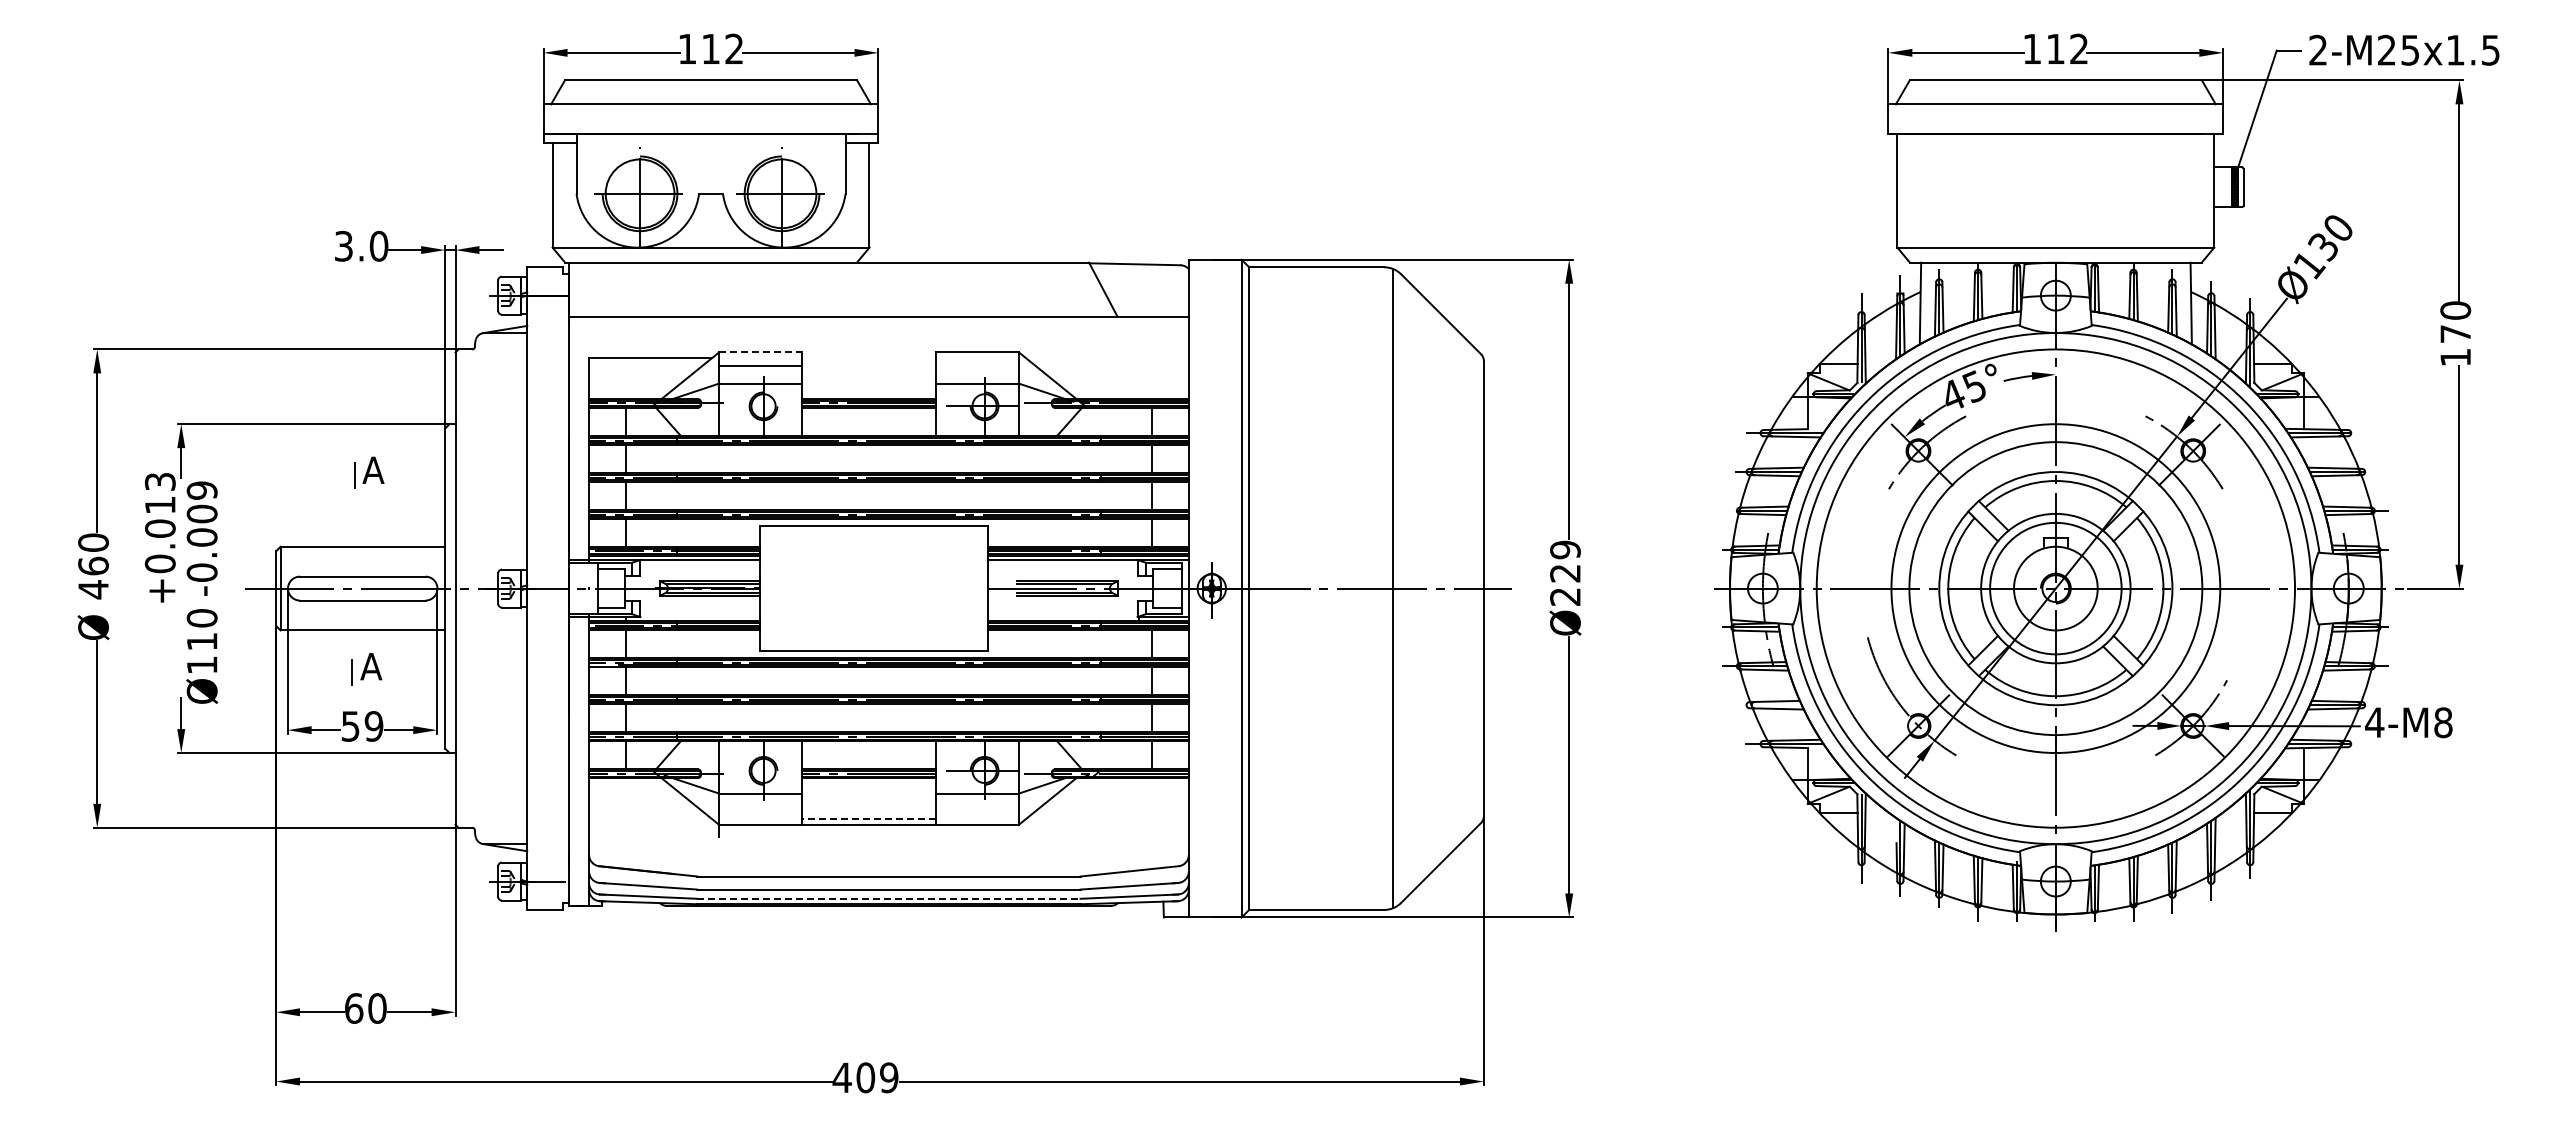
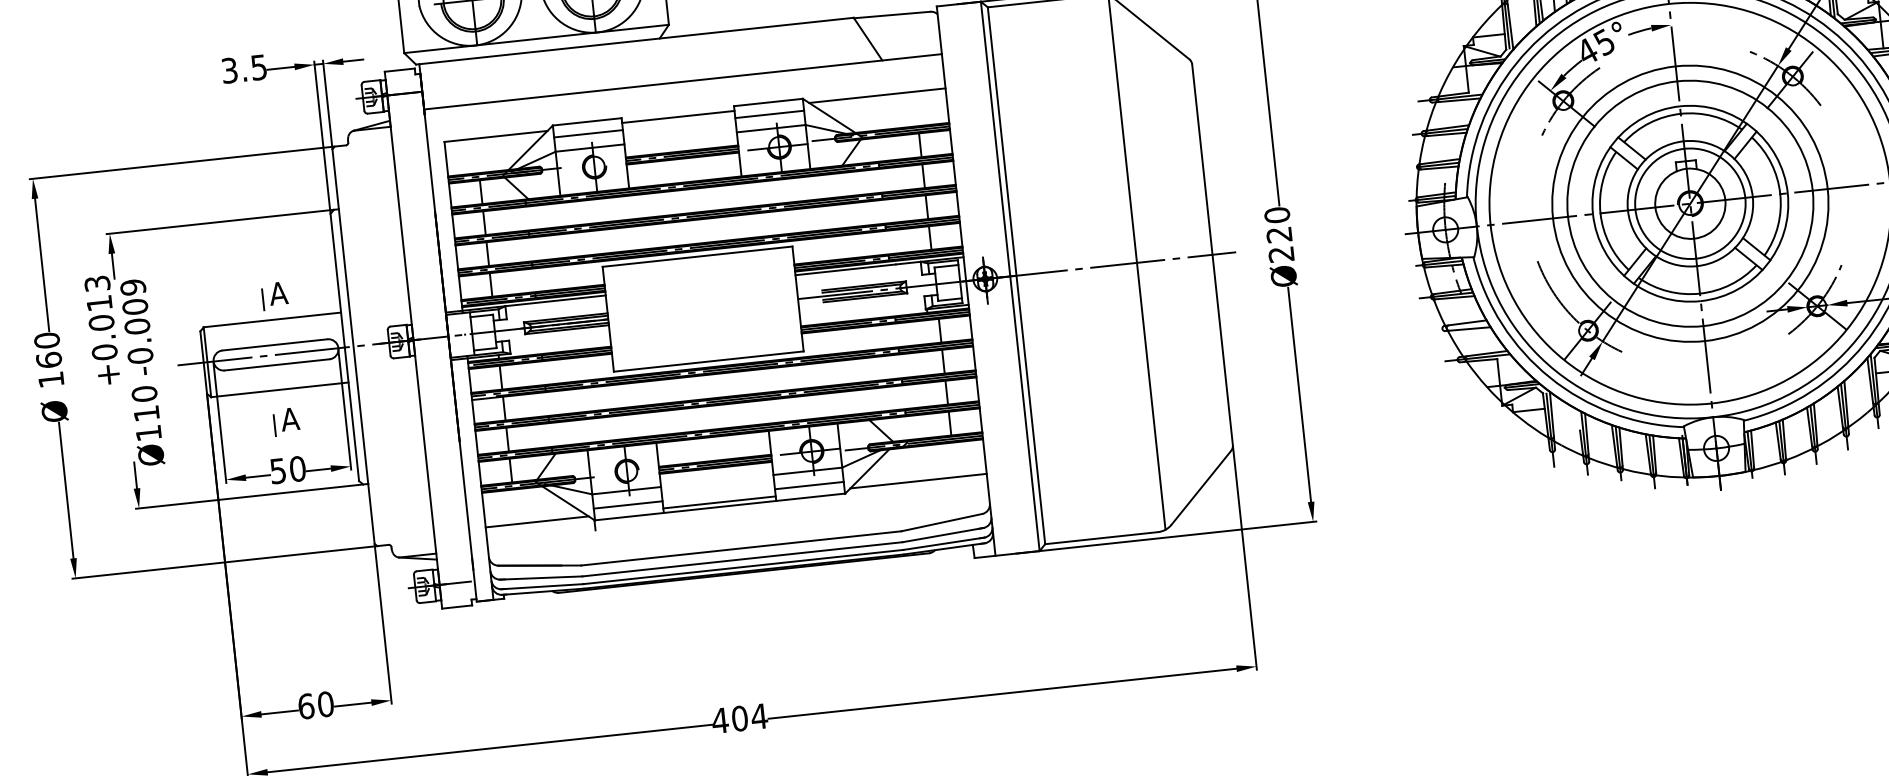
text: (378, 245) -> (258, 66), 3.0 -> 3.5
line: (761, 352) -> (588, 122), dashed -> solid
line: (868, 357) -> (677, 116), added
line: (1106, 357) -> (876, 95), added
line: (977, 366) -> (769, 114), added
part: (369, 472) -> (275, 295), moved
text: (1565, 549) -> (1277, 214), Ø229 -> Ø220
text: (93, 589) -> (51, 379), 460 -> 160
text: (373, 726) -> (297, 469), 59 -> 50
line: (760, 810) -> (628, 504), added
line: (977, 810) -> (809, 485), added
line: (650, 819) -> (537, 522), added
line: (868, 819) -> (719, 502), dashed -> solid
line: (1106, 819) -> (917, 481), added
line: (888, 898) -> (742, 566), dashed -> solid
text: (888, 1077) -> (758, 716), 409 -> 404

